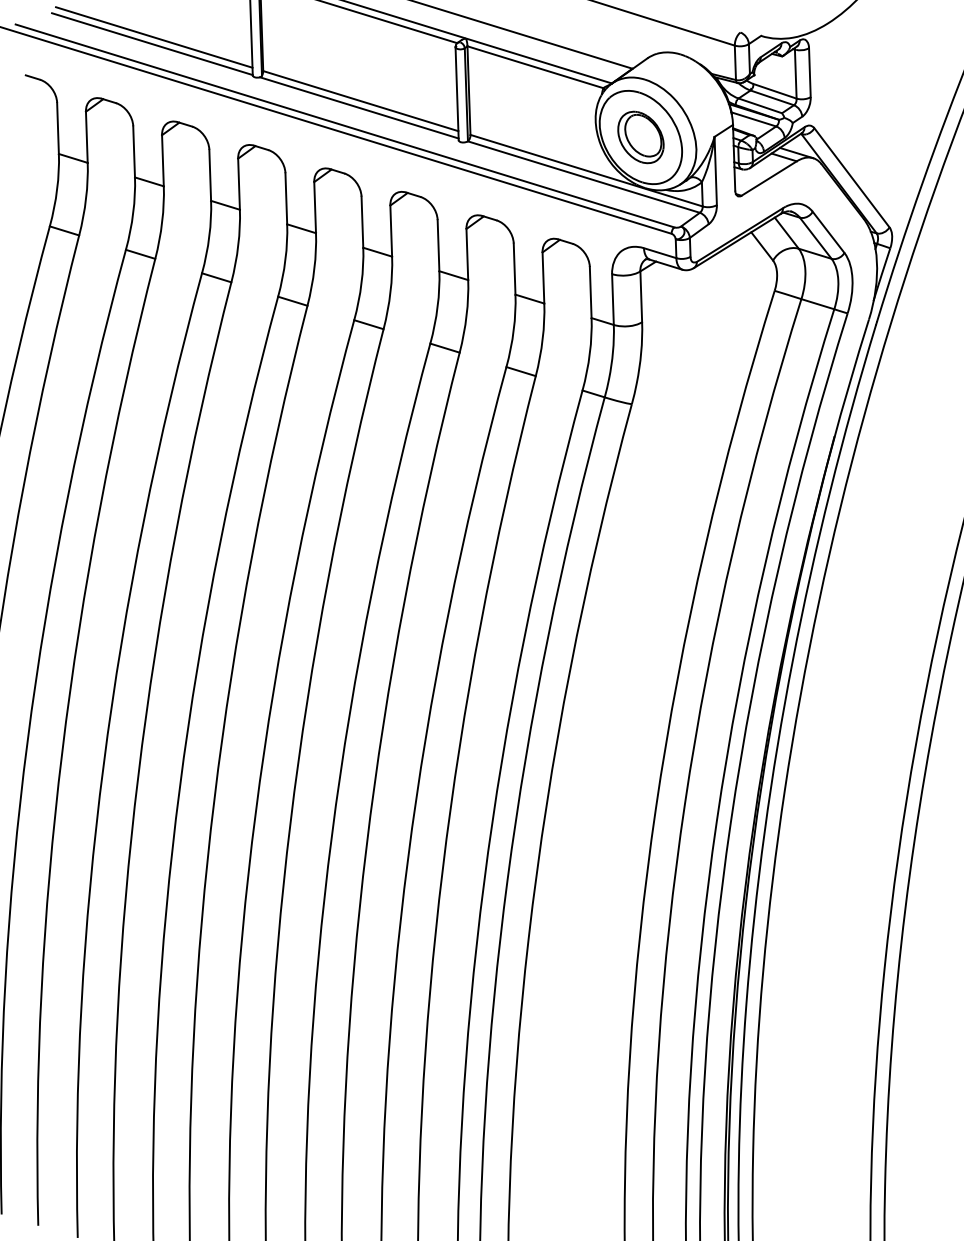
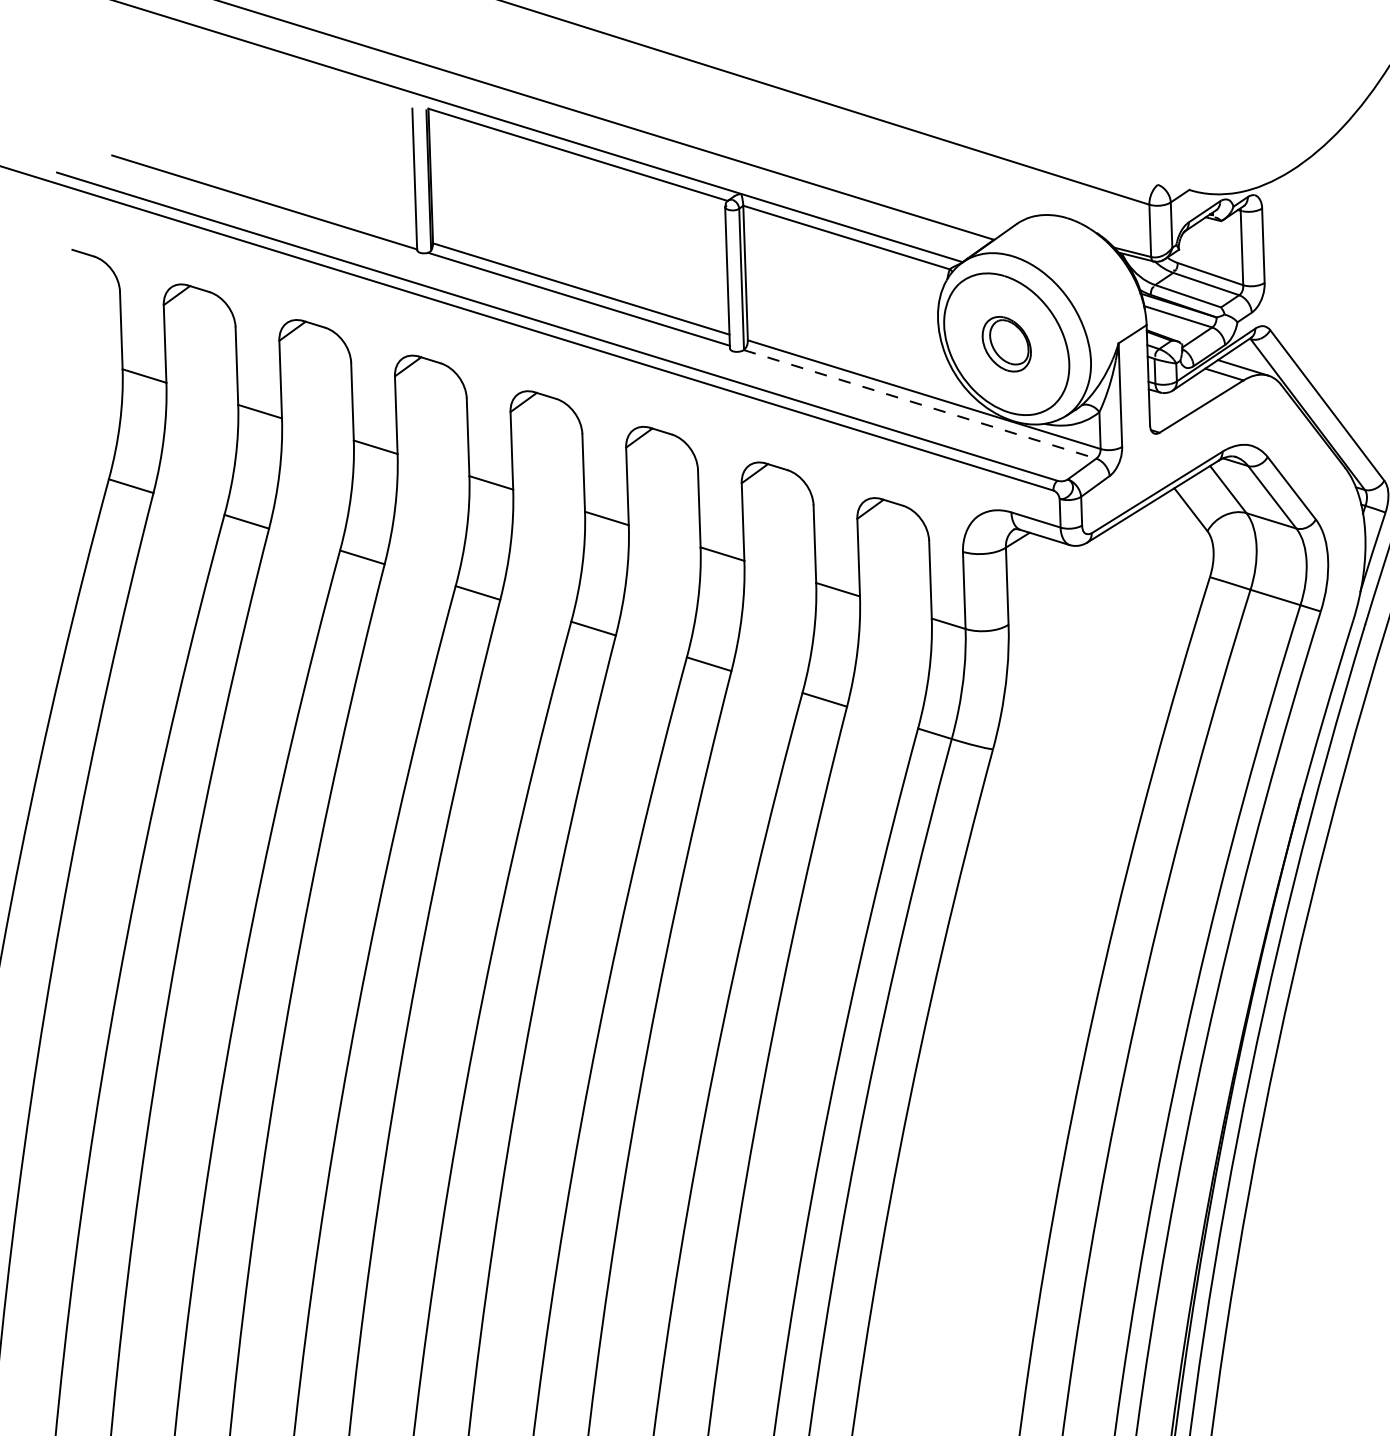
line: (154, 37) -> (267, 192), removed
part: (640, 137) -> (1006, 344), size x0.7
line: (584, 177) -> (921, 405), solid -> dashed

